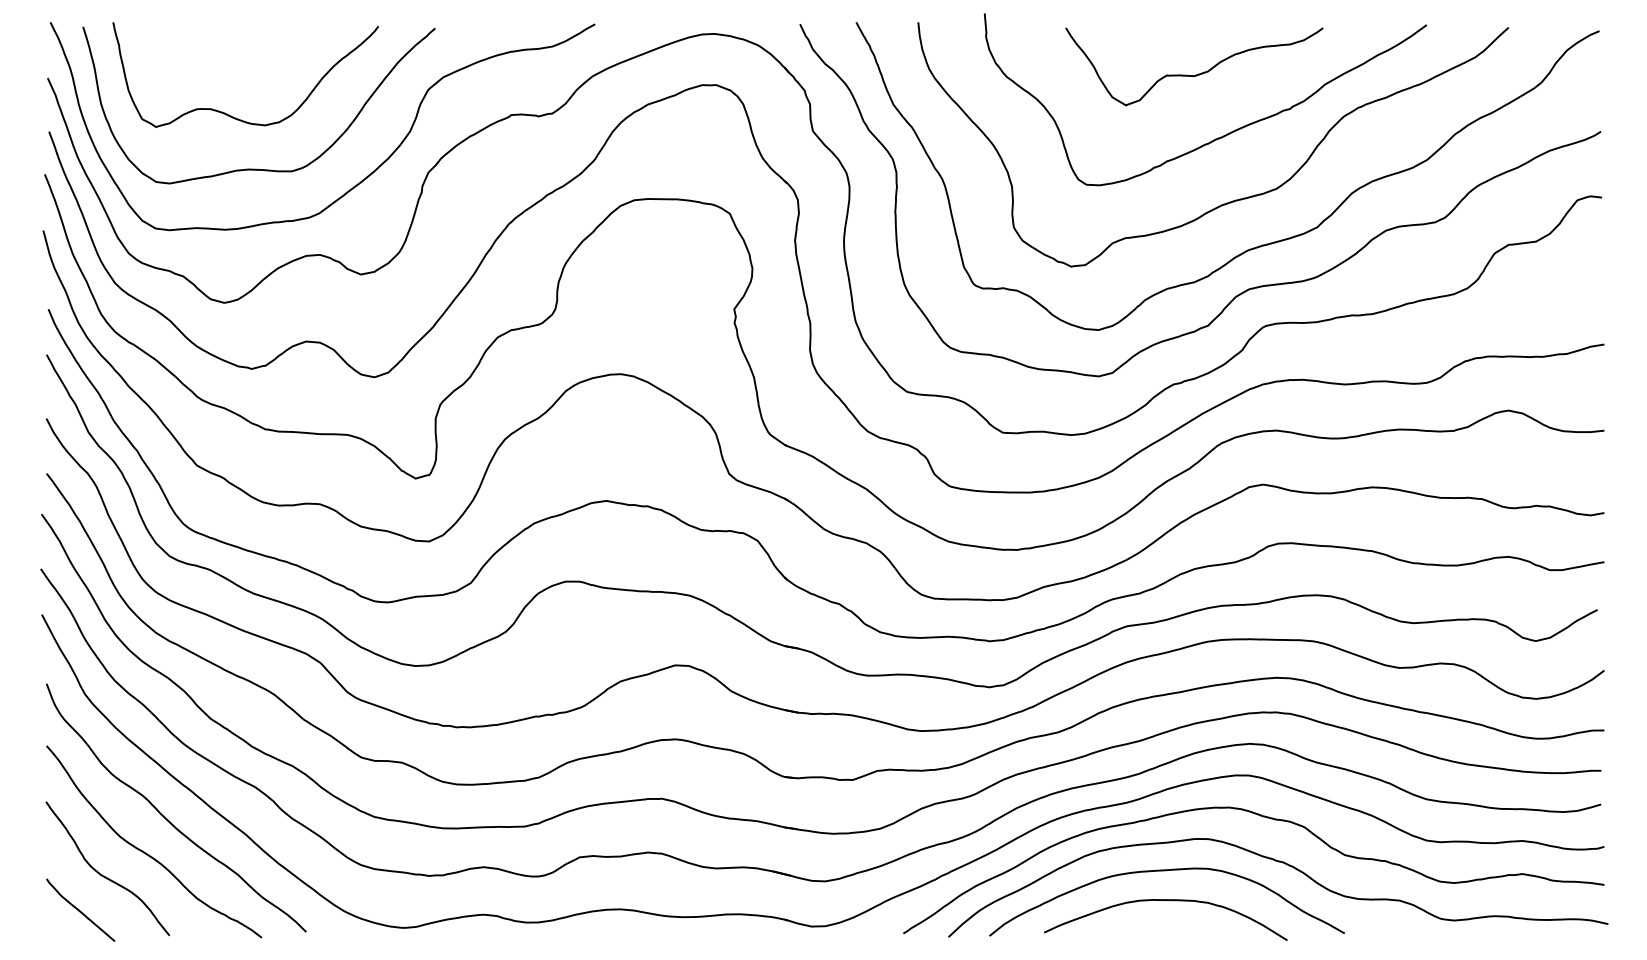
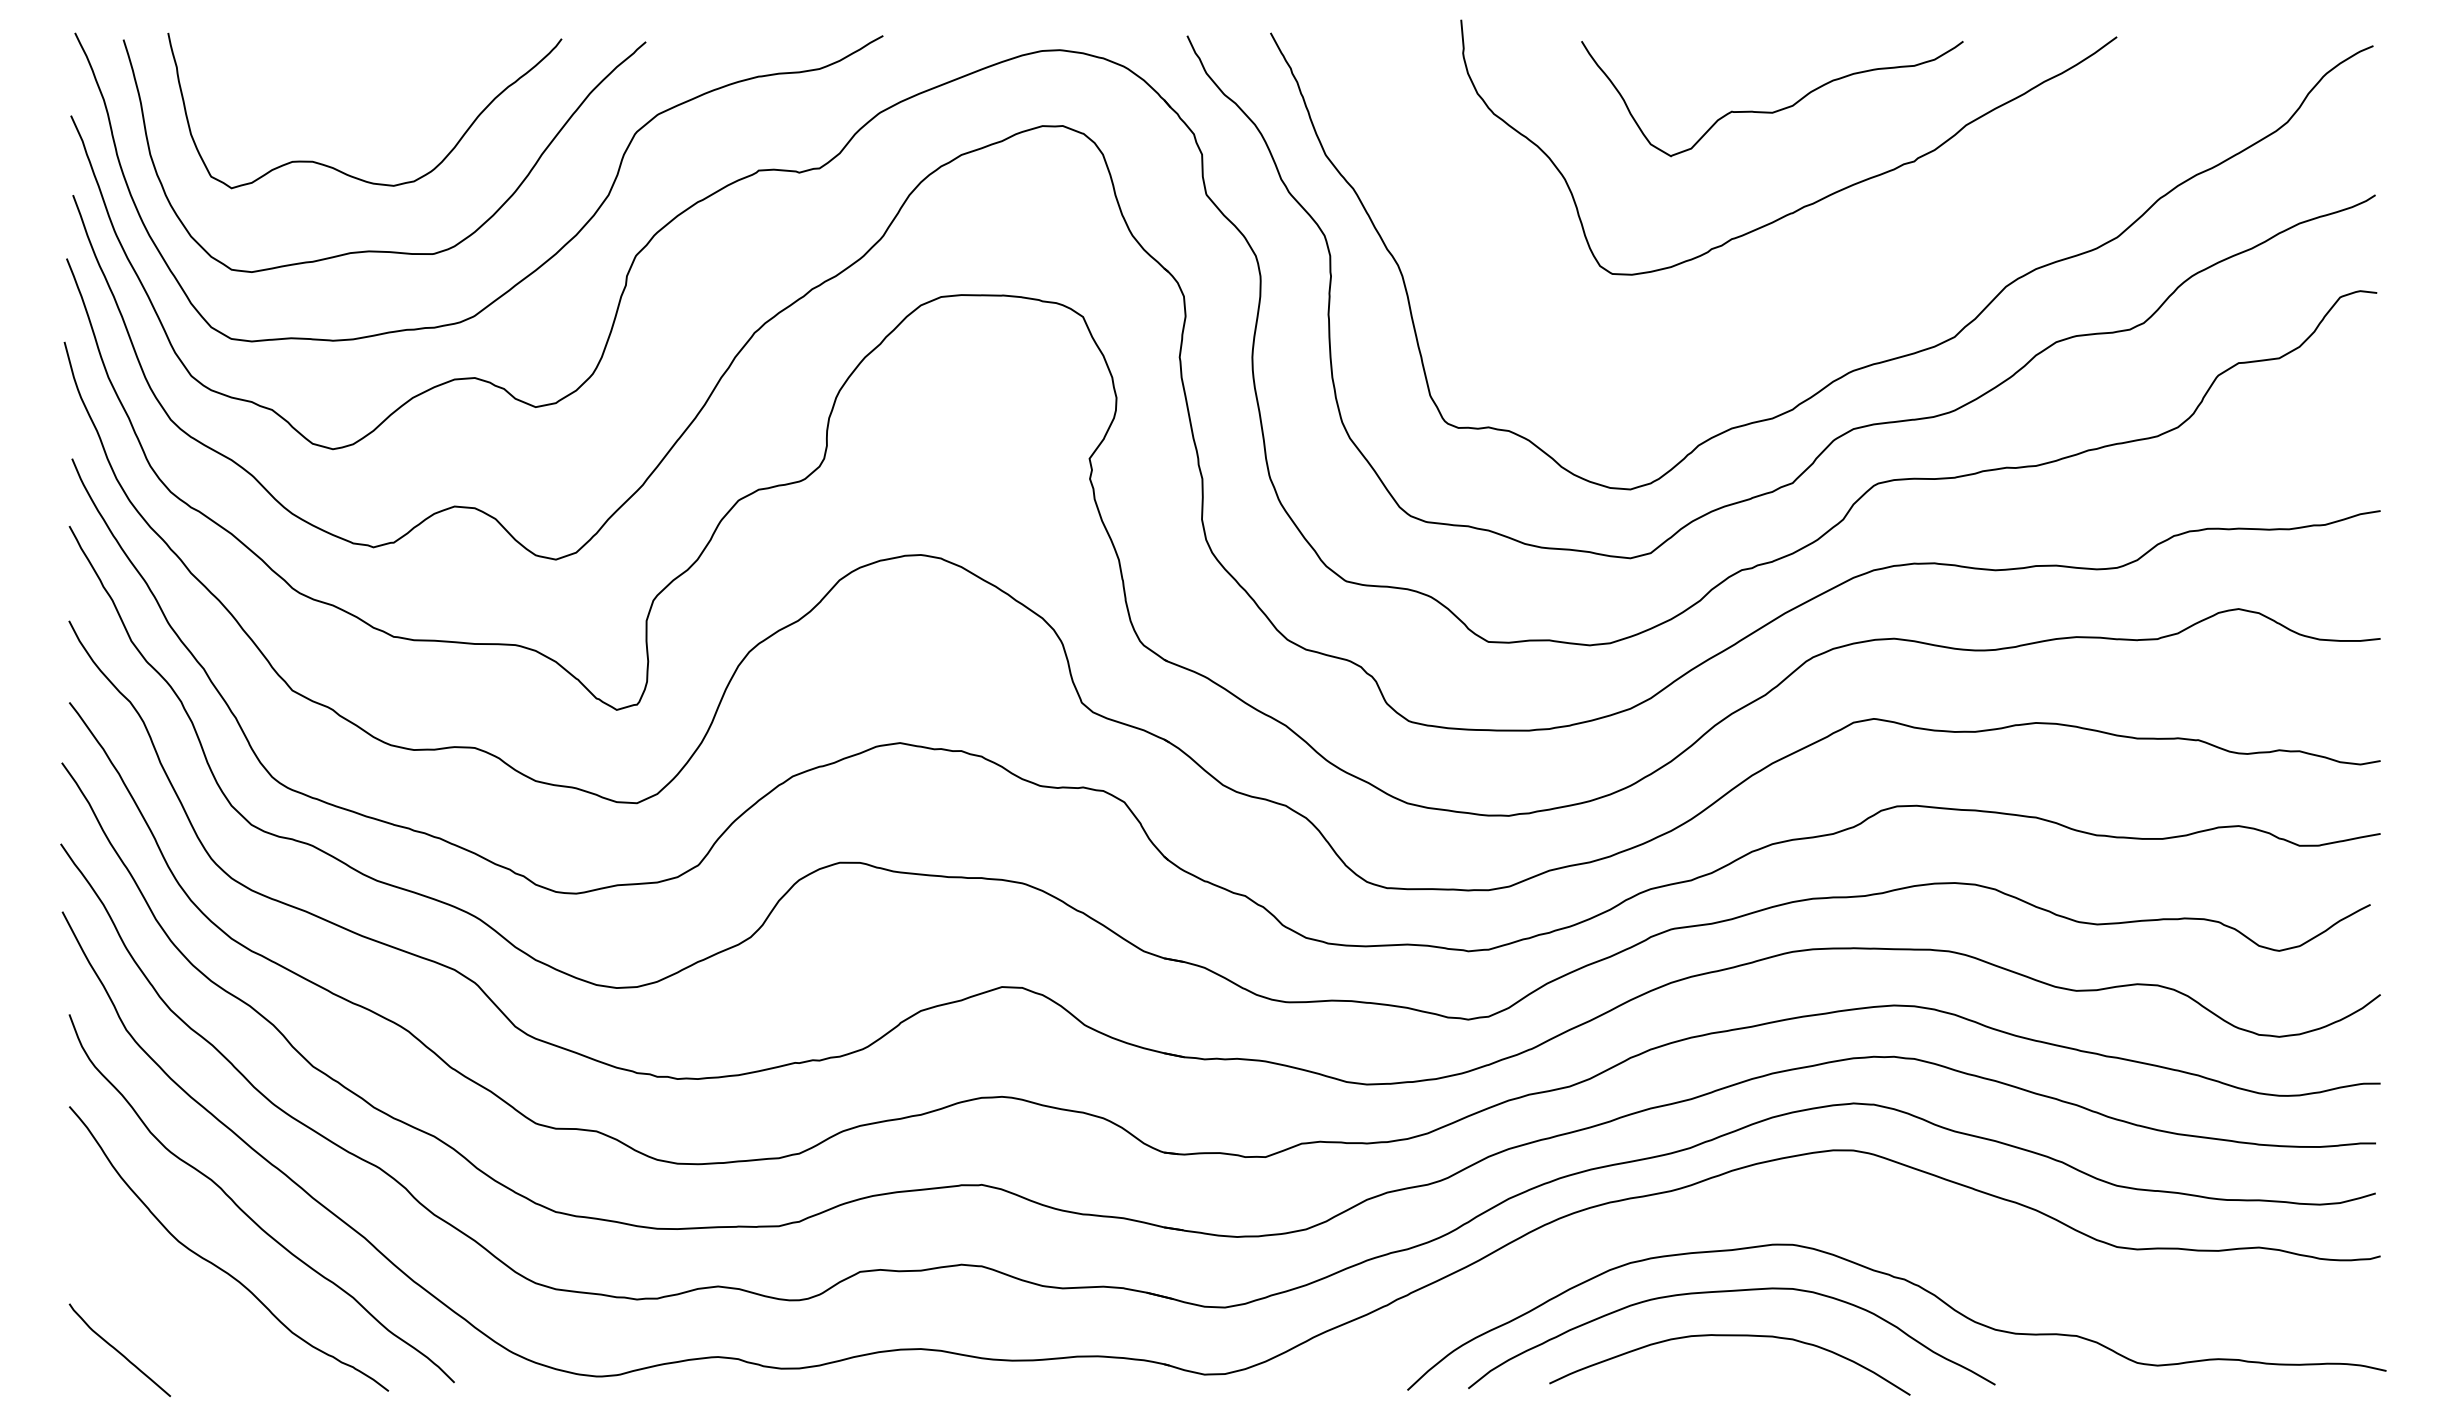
curve: (1232, 200) -> (1828, 297), removed
curve: (1267, 818) -> (1880, 1214), removed
curve: (104, 875) -> (155, 1298), removed

